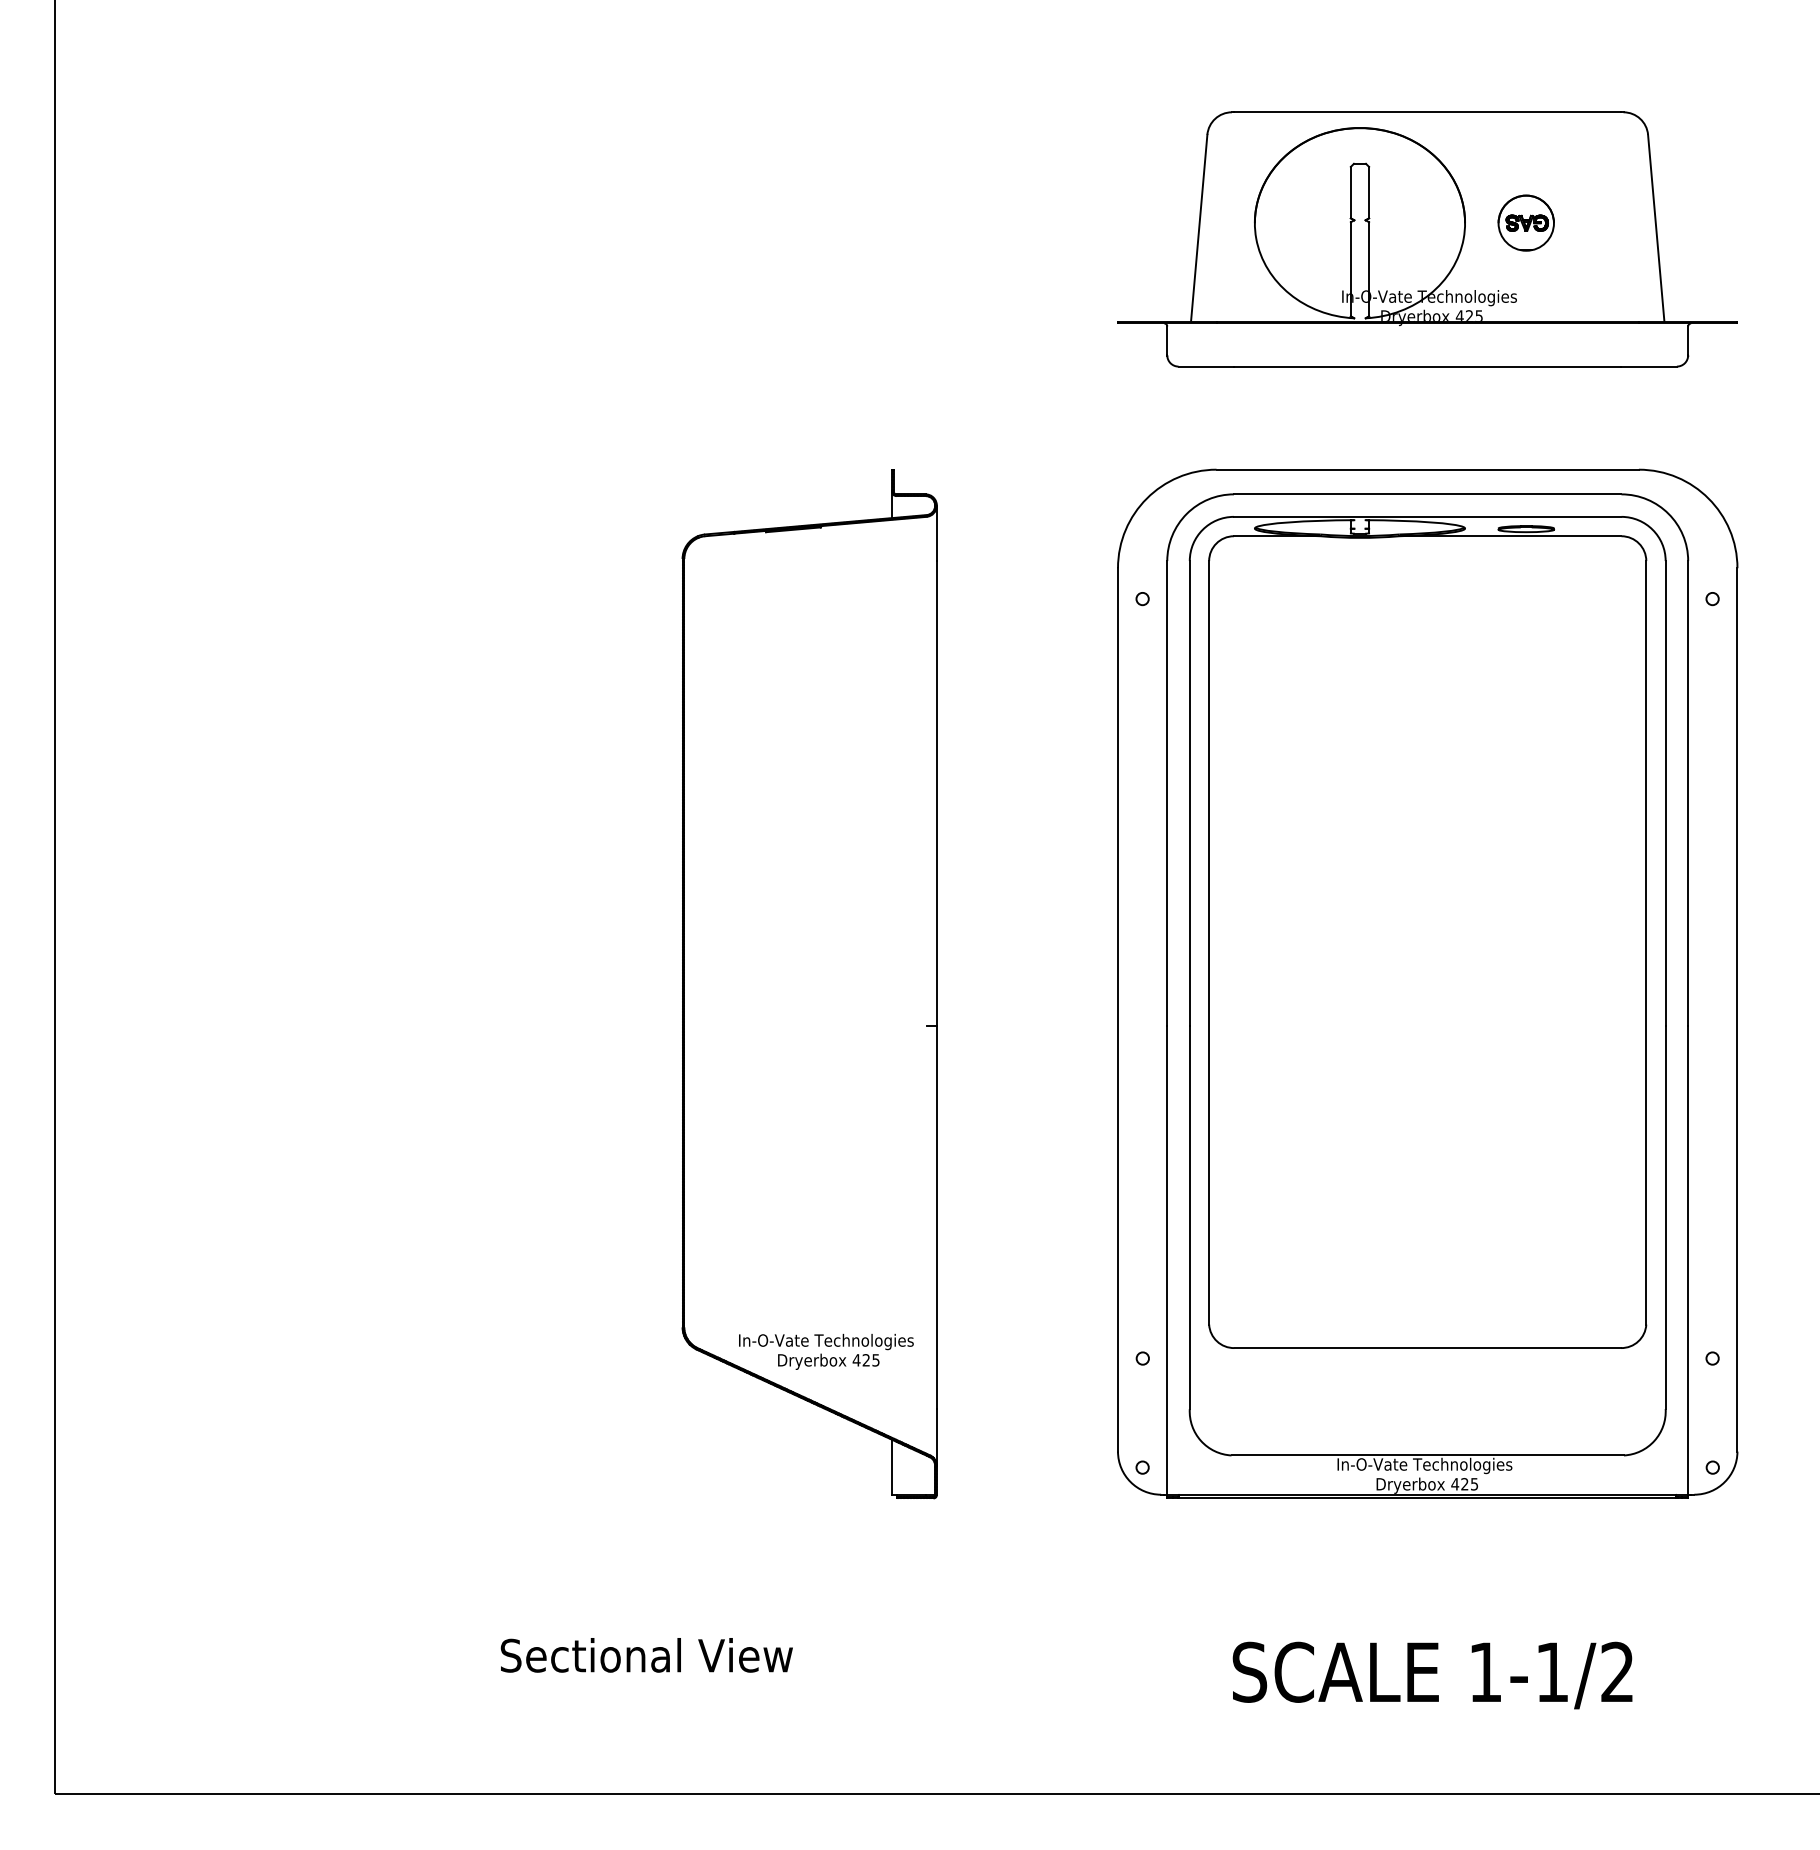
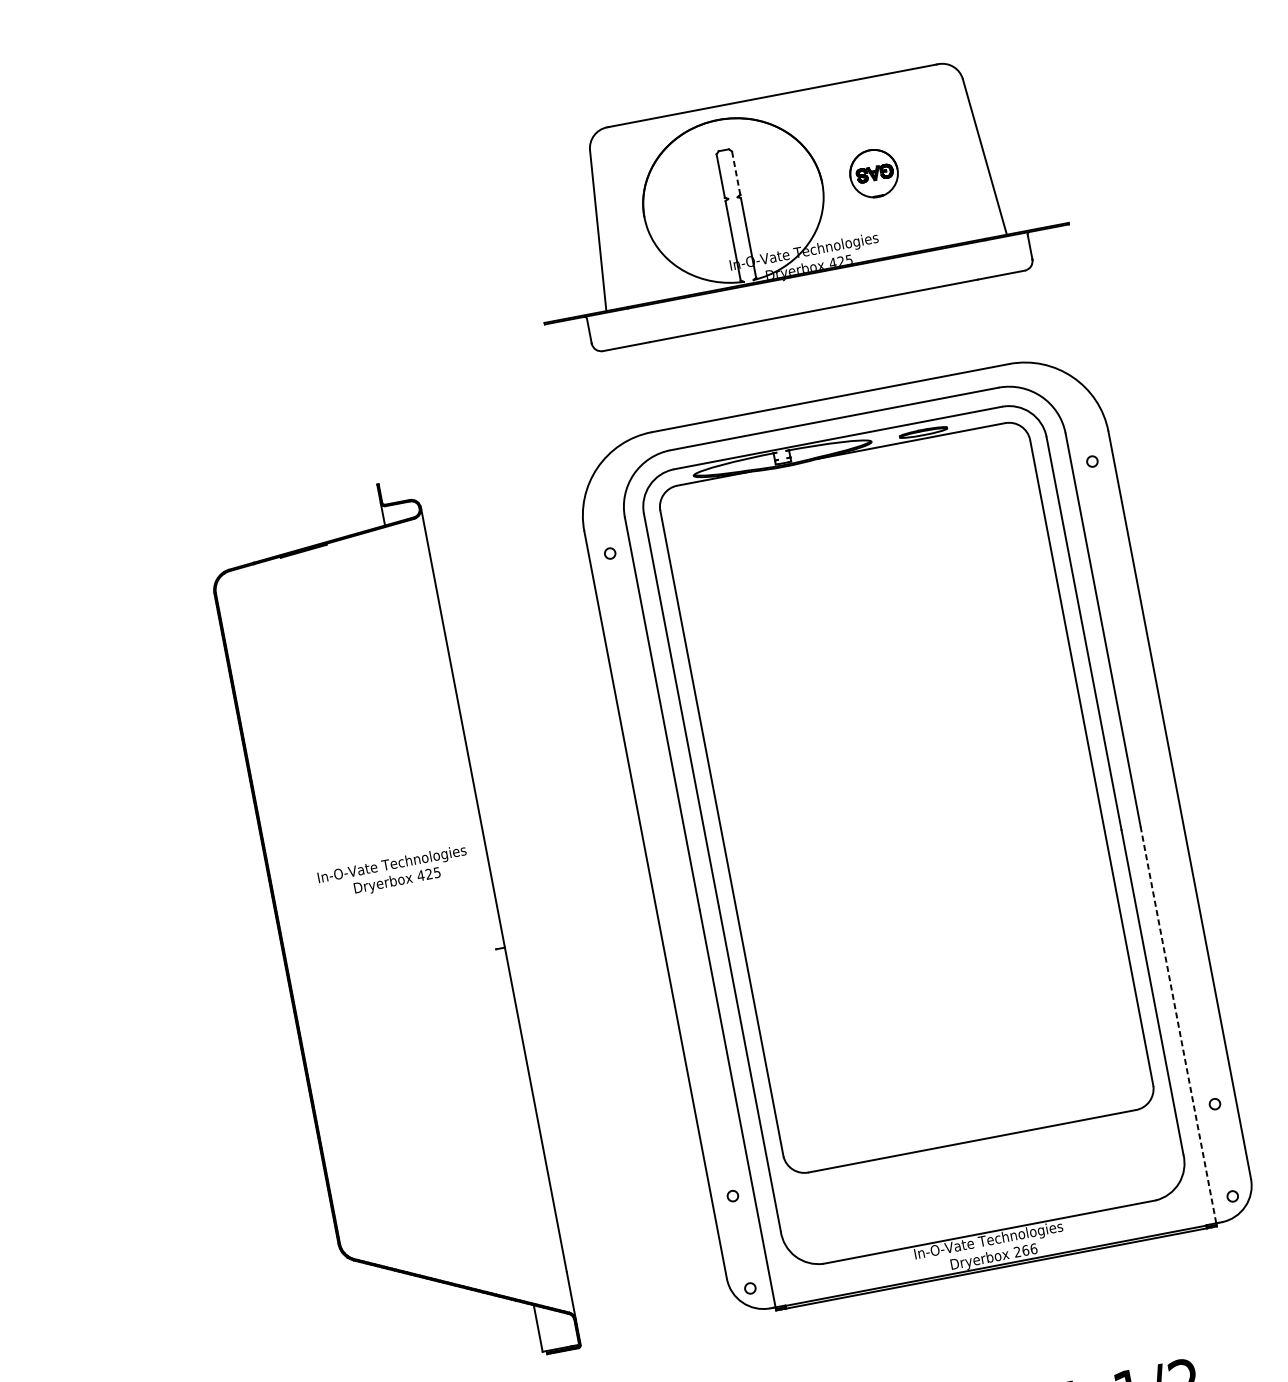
line: (1369, 192) -> (736, 173), solid -> dashed
line: (1688, 1260) -> (1178, 1025), solid -> dashed
text: (826, 1351) -> (393, 873), moved
text: (1464, 1484) -> (1025, 1250), 425 -> 266

